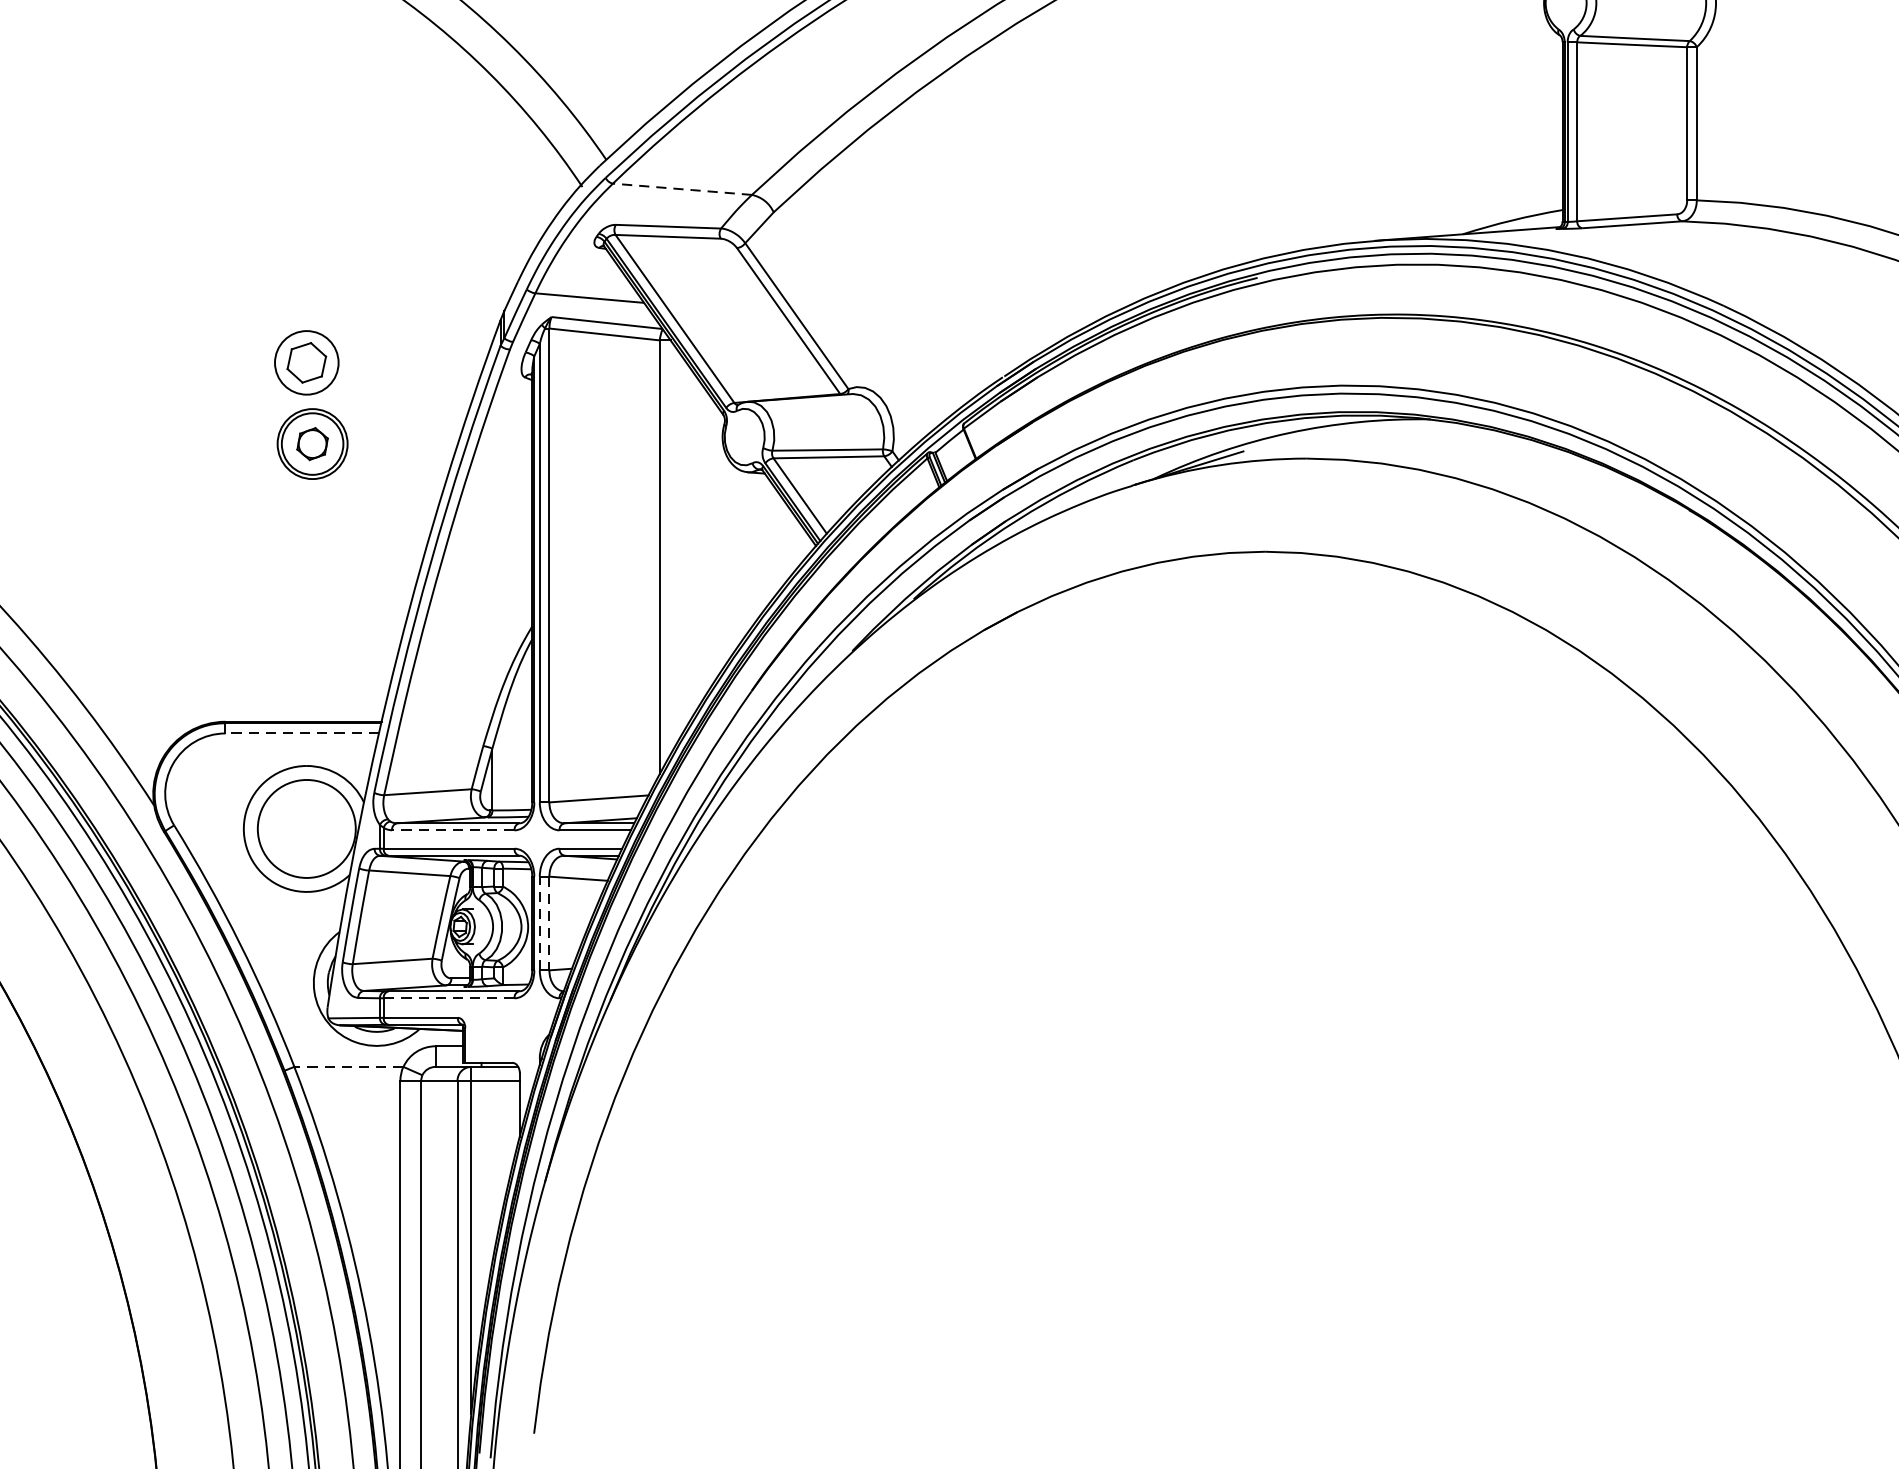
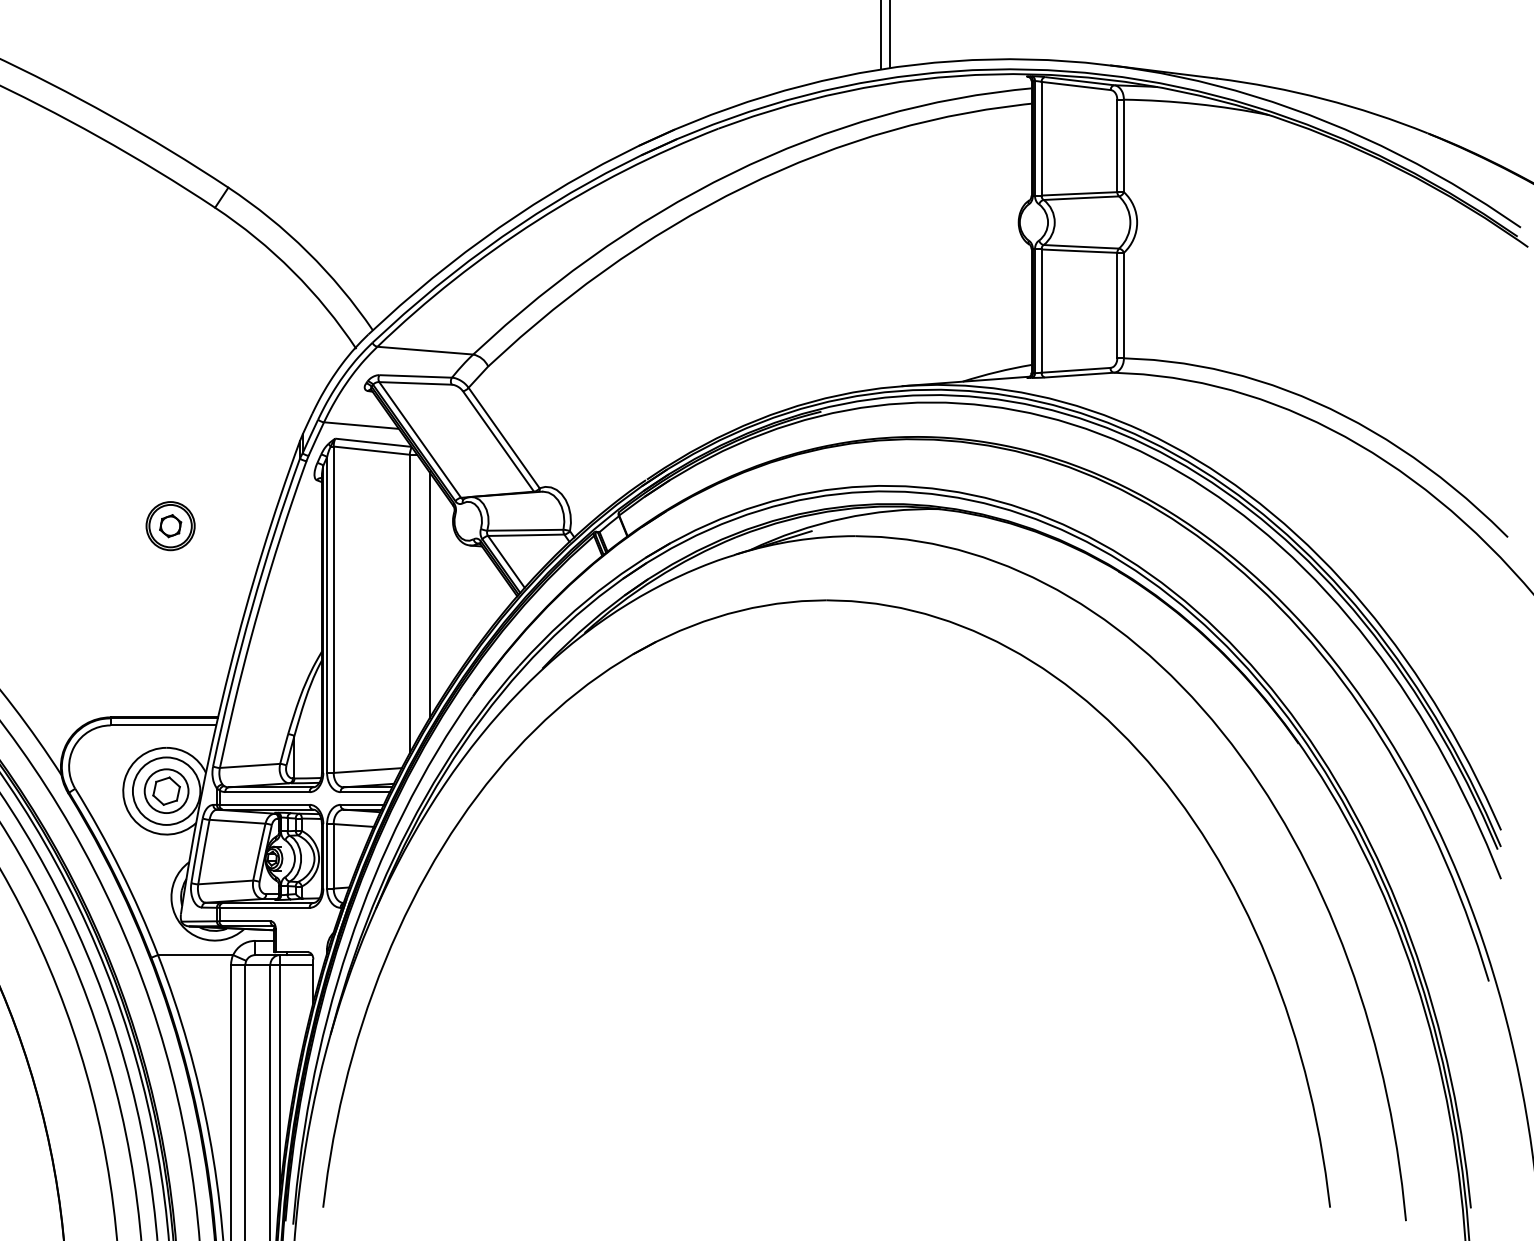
line: (682, 189) -> (425, 350), dashed -> solid
part: (306, 361) -> (166, 790), moved
line: (688, 544) -> (429, 595), added
line: (302, 733) -> (163, 725), dashed -> solid
line: (453, 830) -> (267, 792), dashed -> solid
line: (540, 922) -> (327, 855), dashed -> solid
line: (549, 923) -> (333, 856), dashed -> solid
line: (448, 997) -> (264, 907), dashed -> solid
line: (348, 1067) -> (195, 955), dashed -> solid

